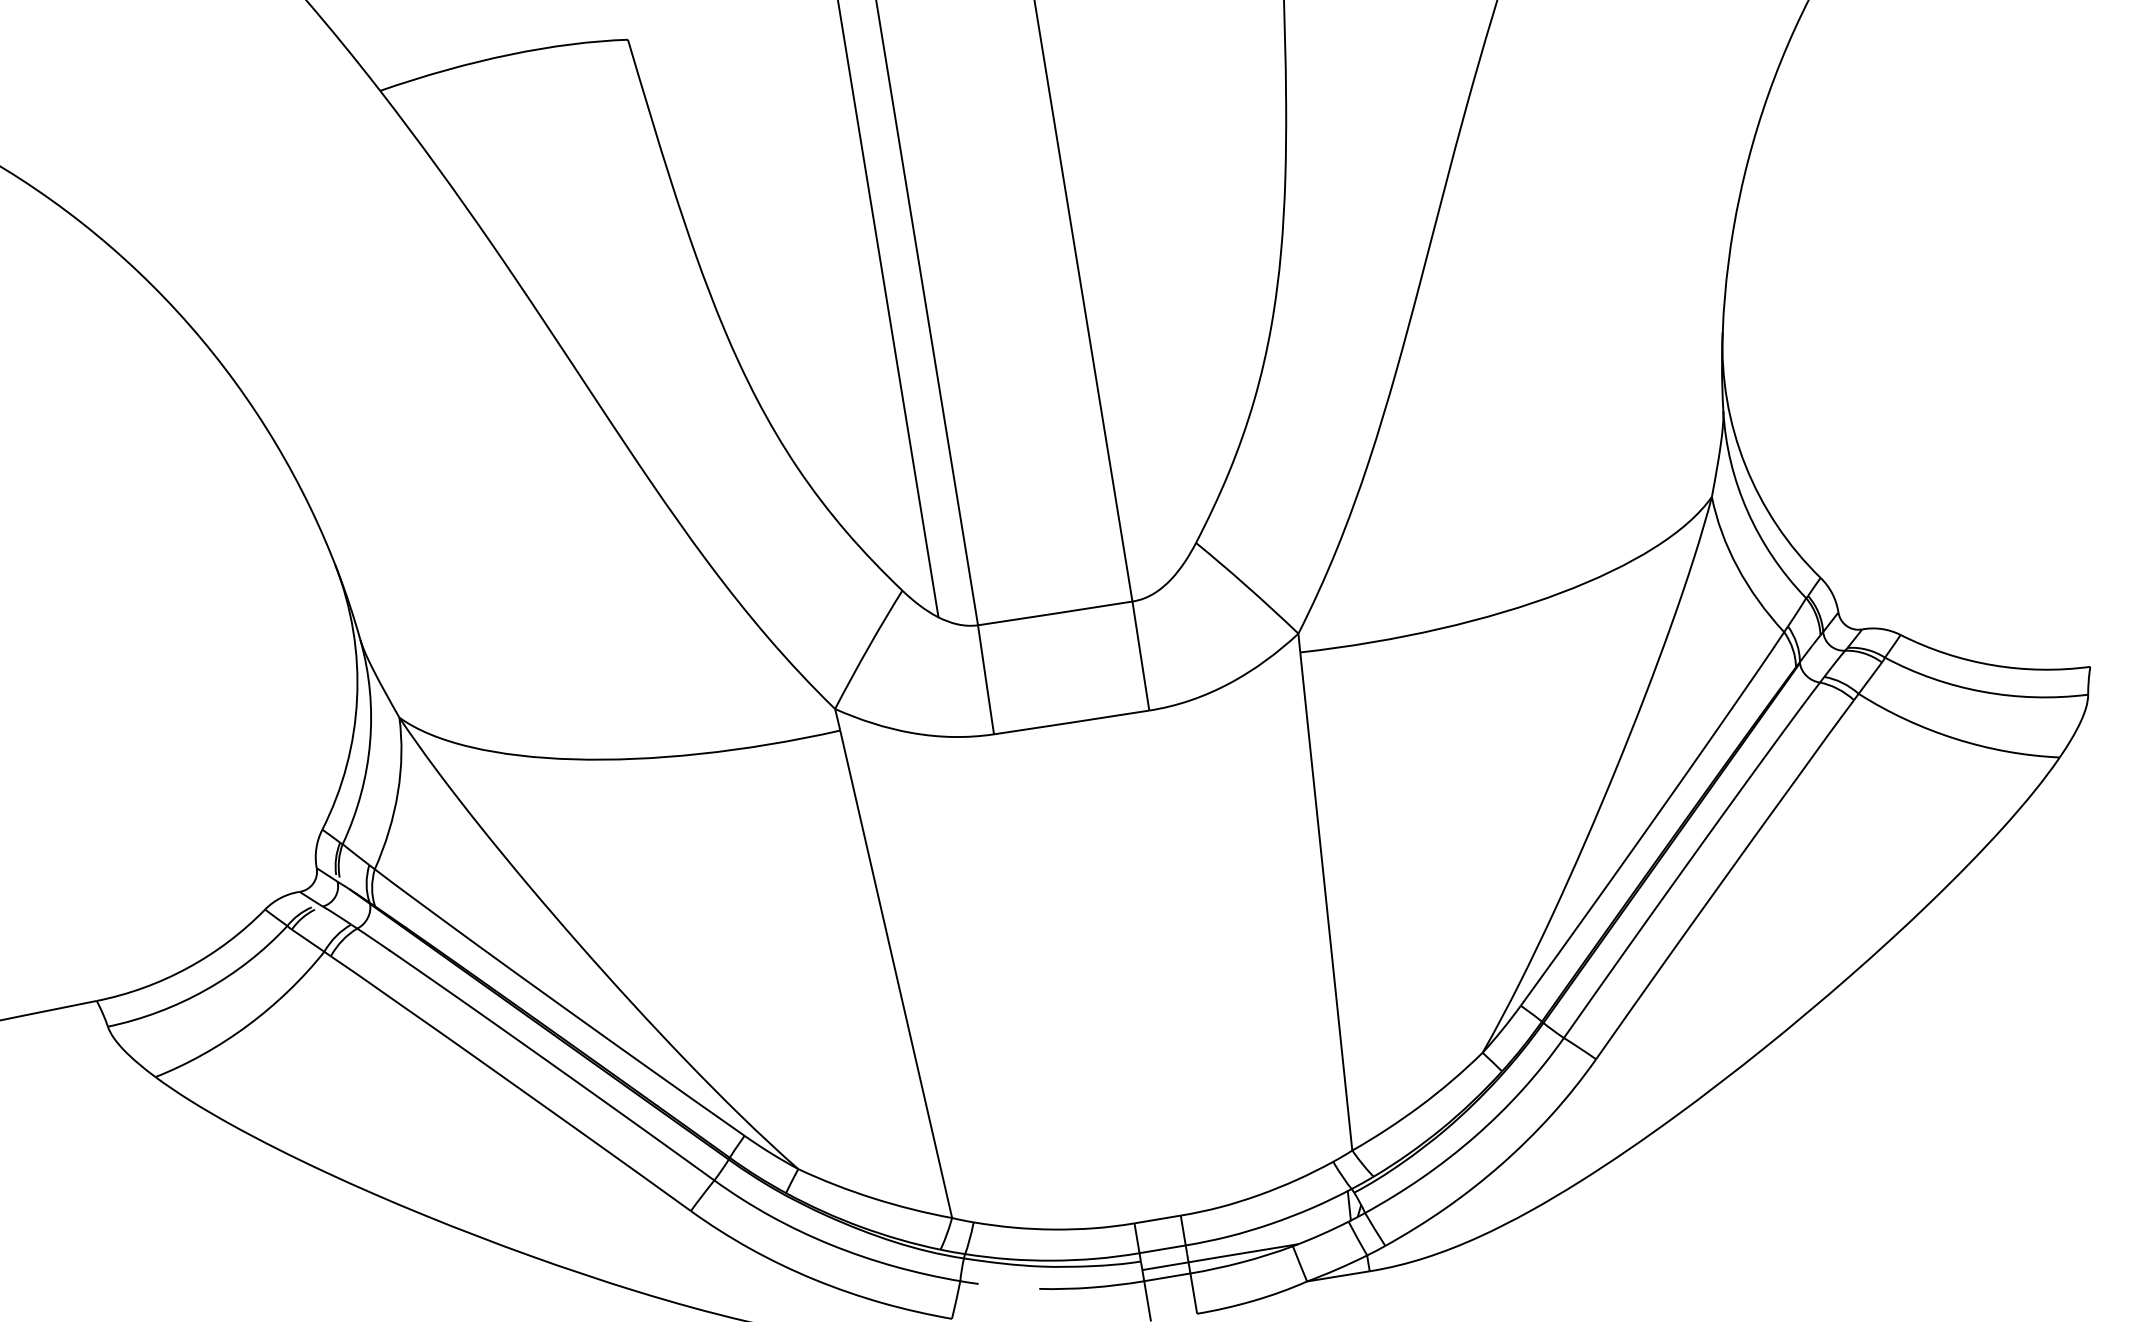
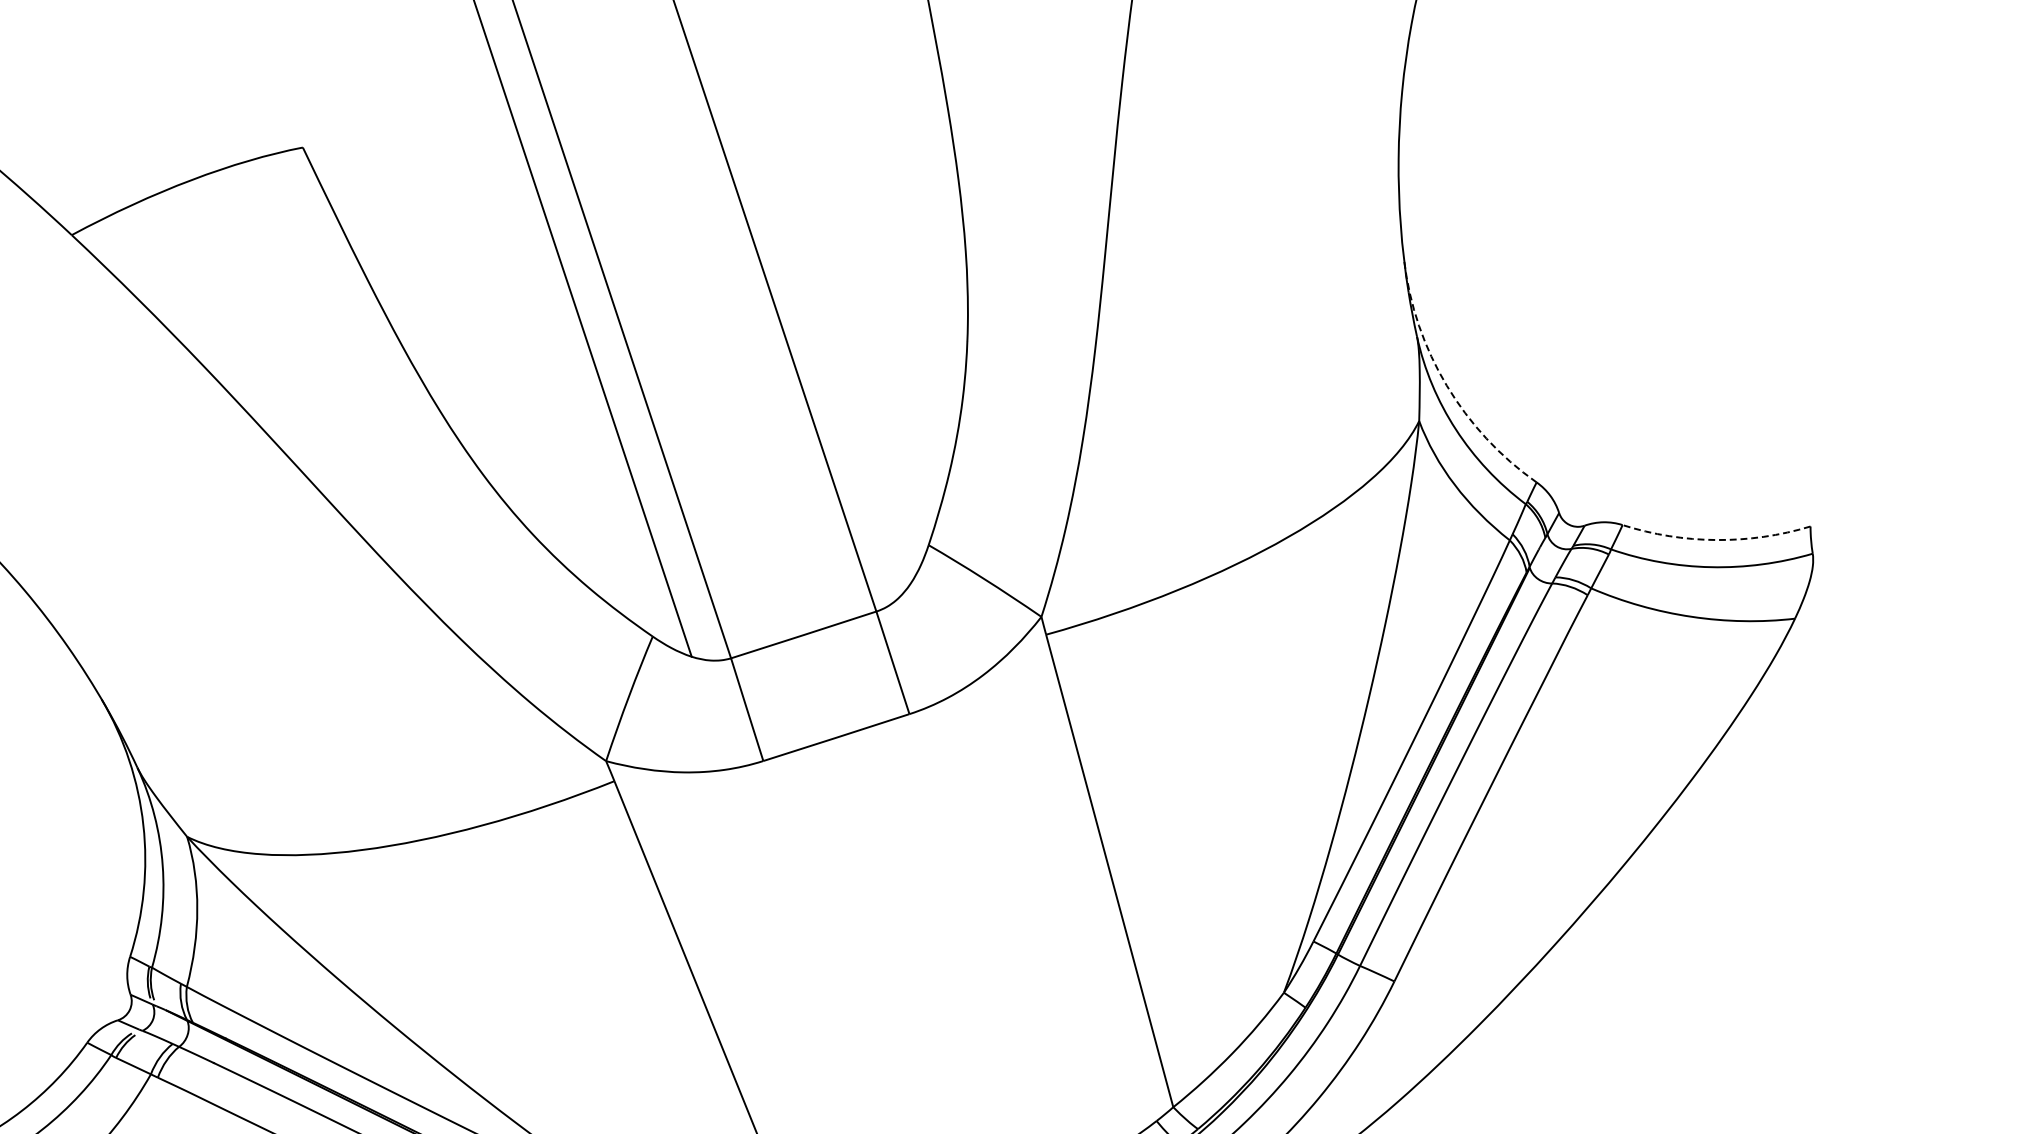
arc: (1745, 465) -> (1446, 385), solid -> dashed
arc: (1993, 665) -> (1716, 540), solid -> dashed

